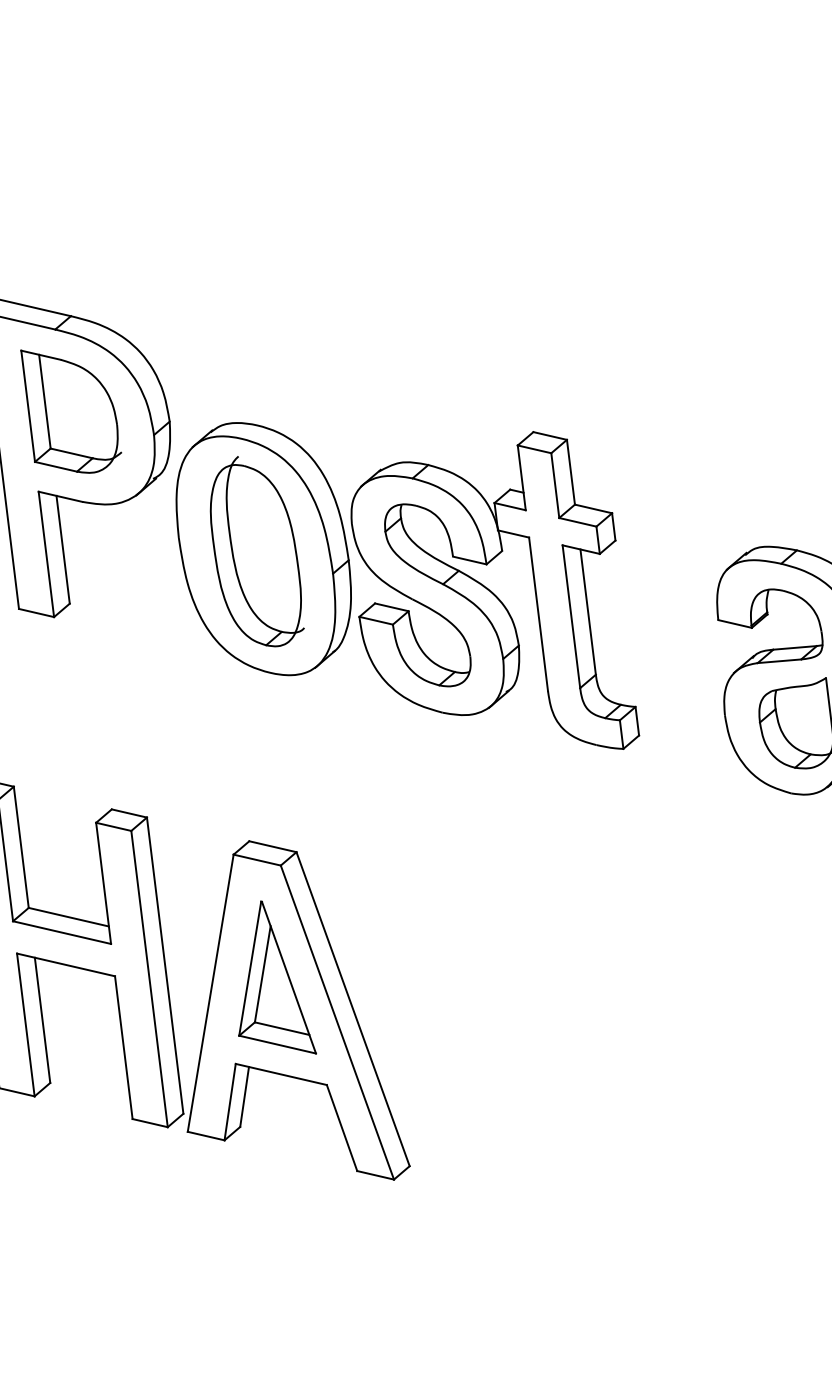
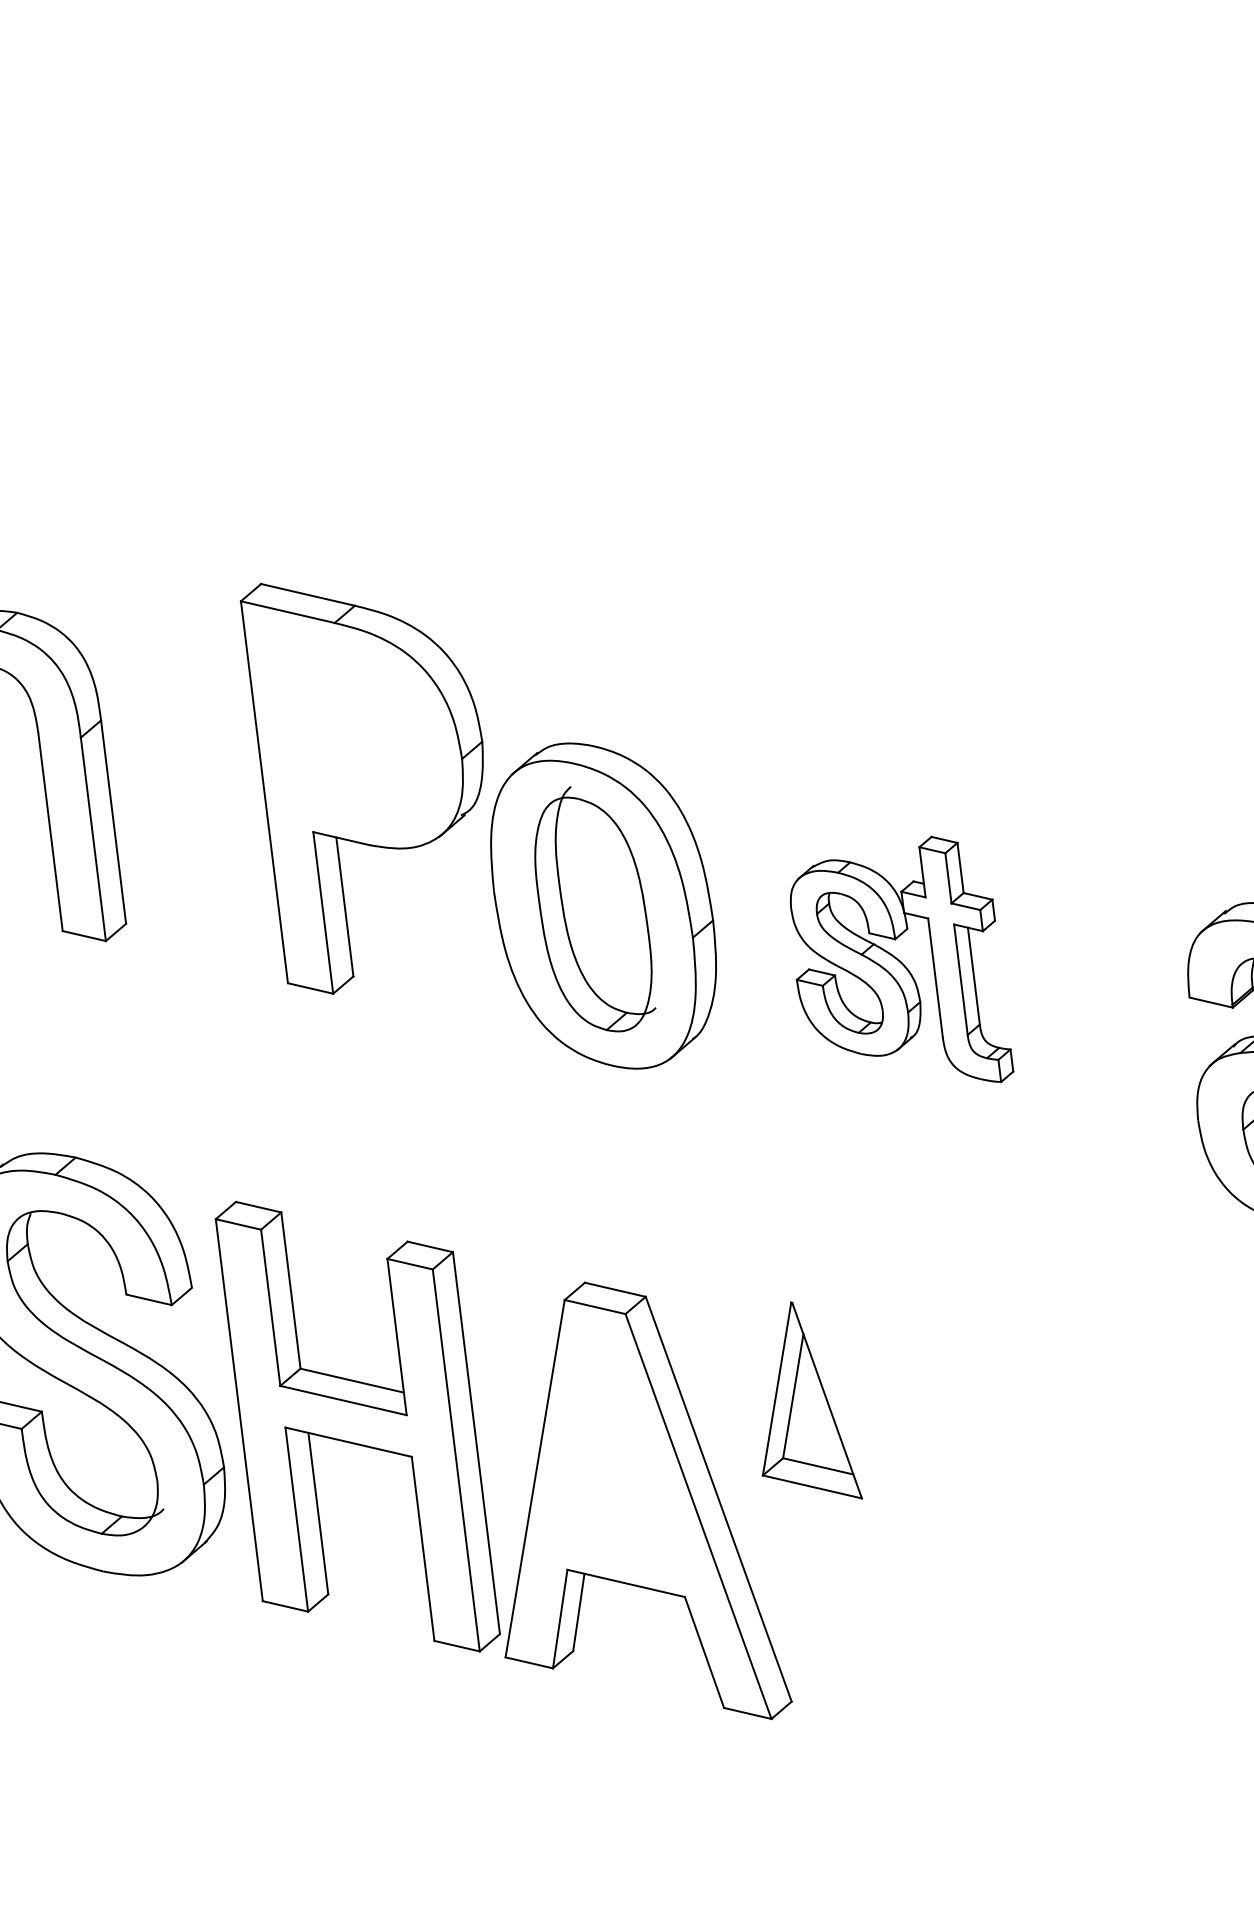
part: (71, 411) -> (355, 728), removed
part: (494, 590) -> (901, 959), size x0.6
part: (276, 977) -> (811, 1400), moved

